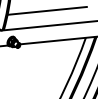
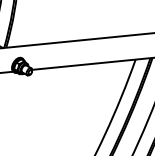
line: (46, 10) -> (73, 16), removed

